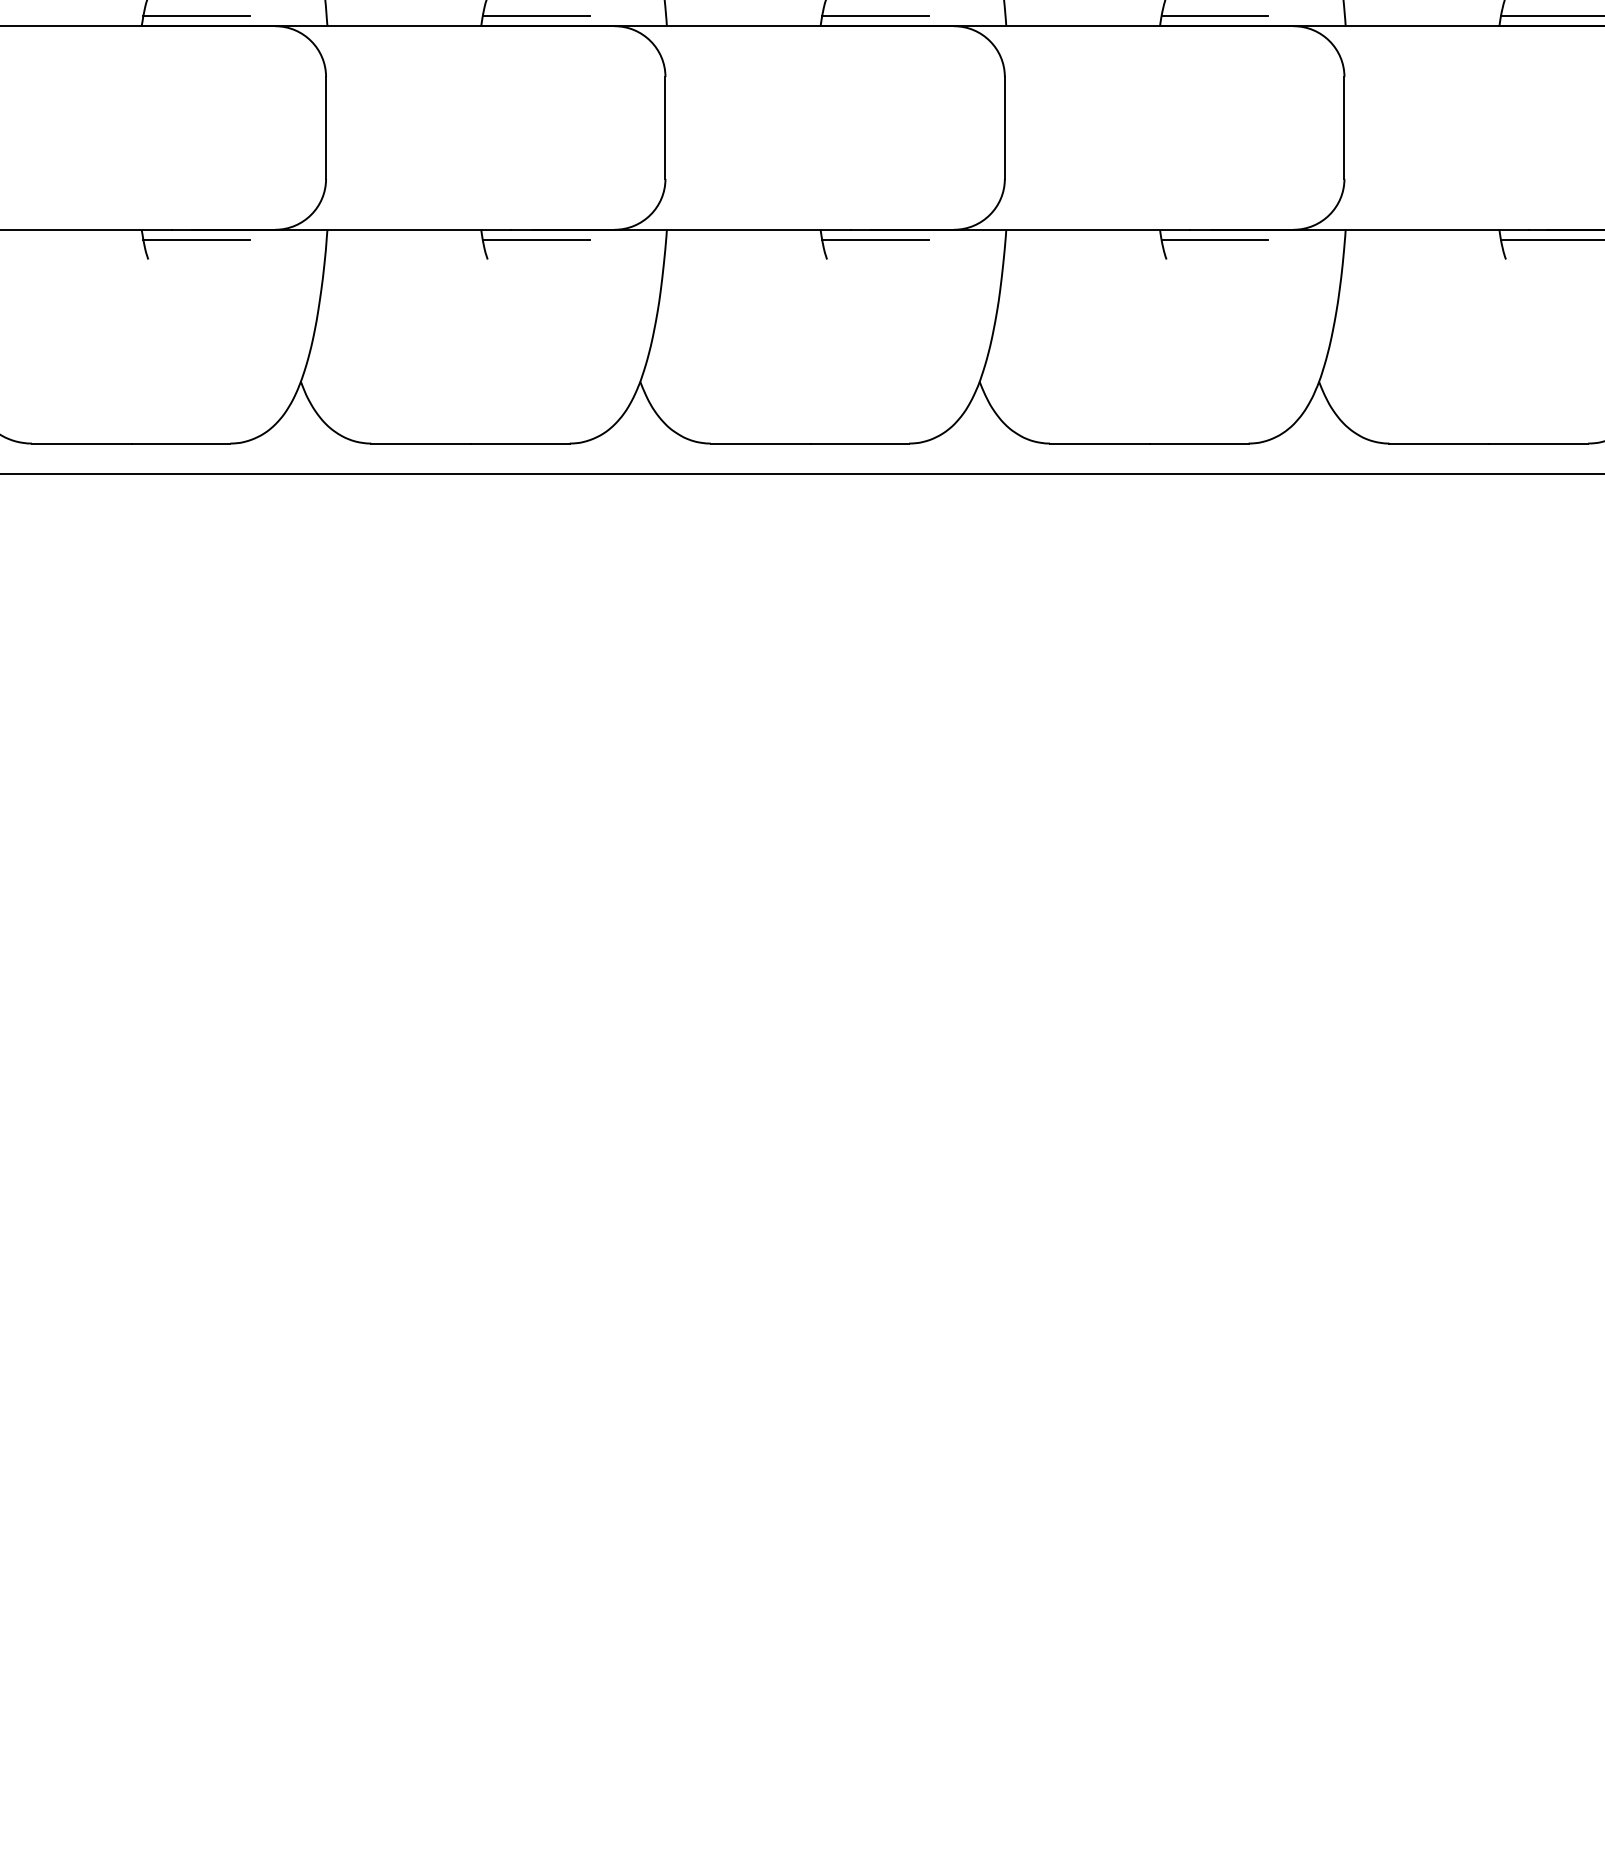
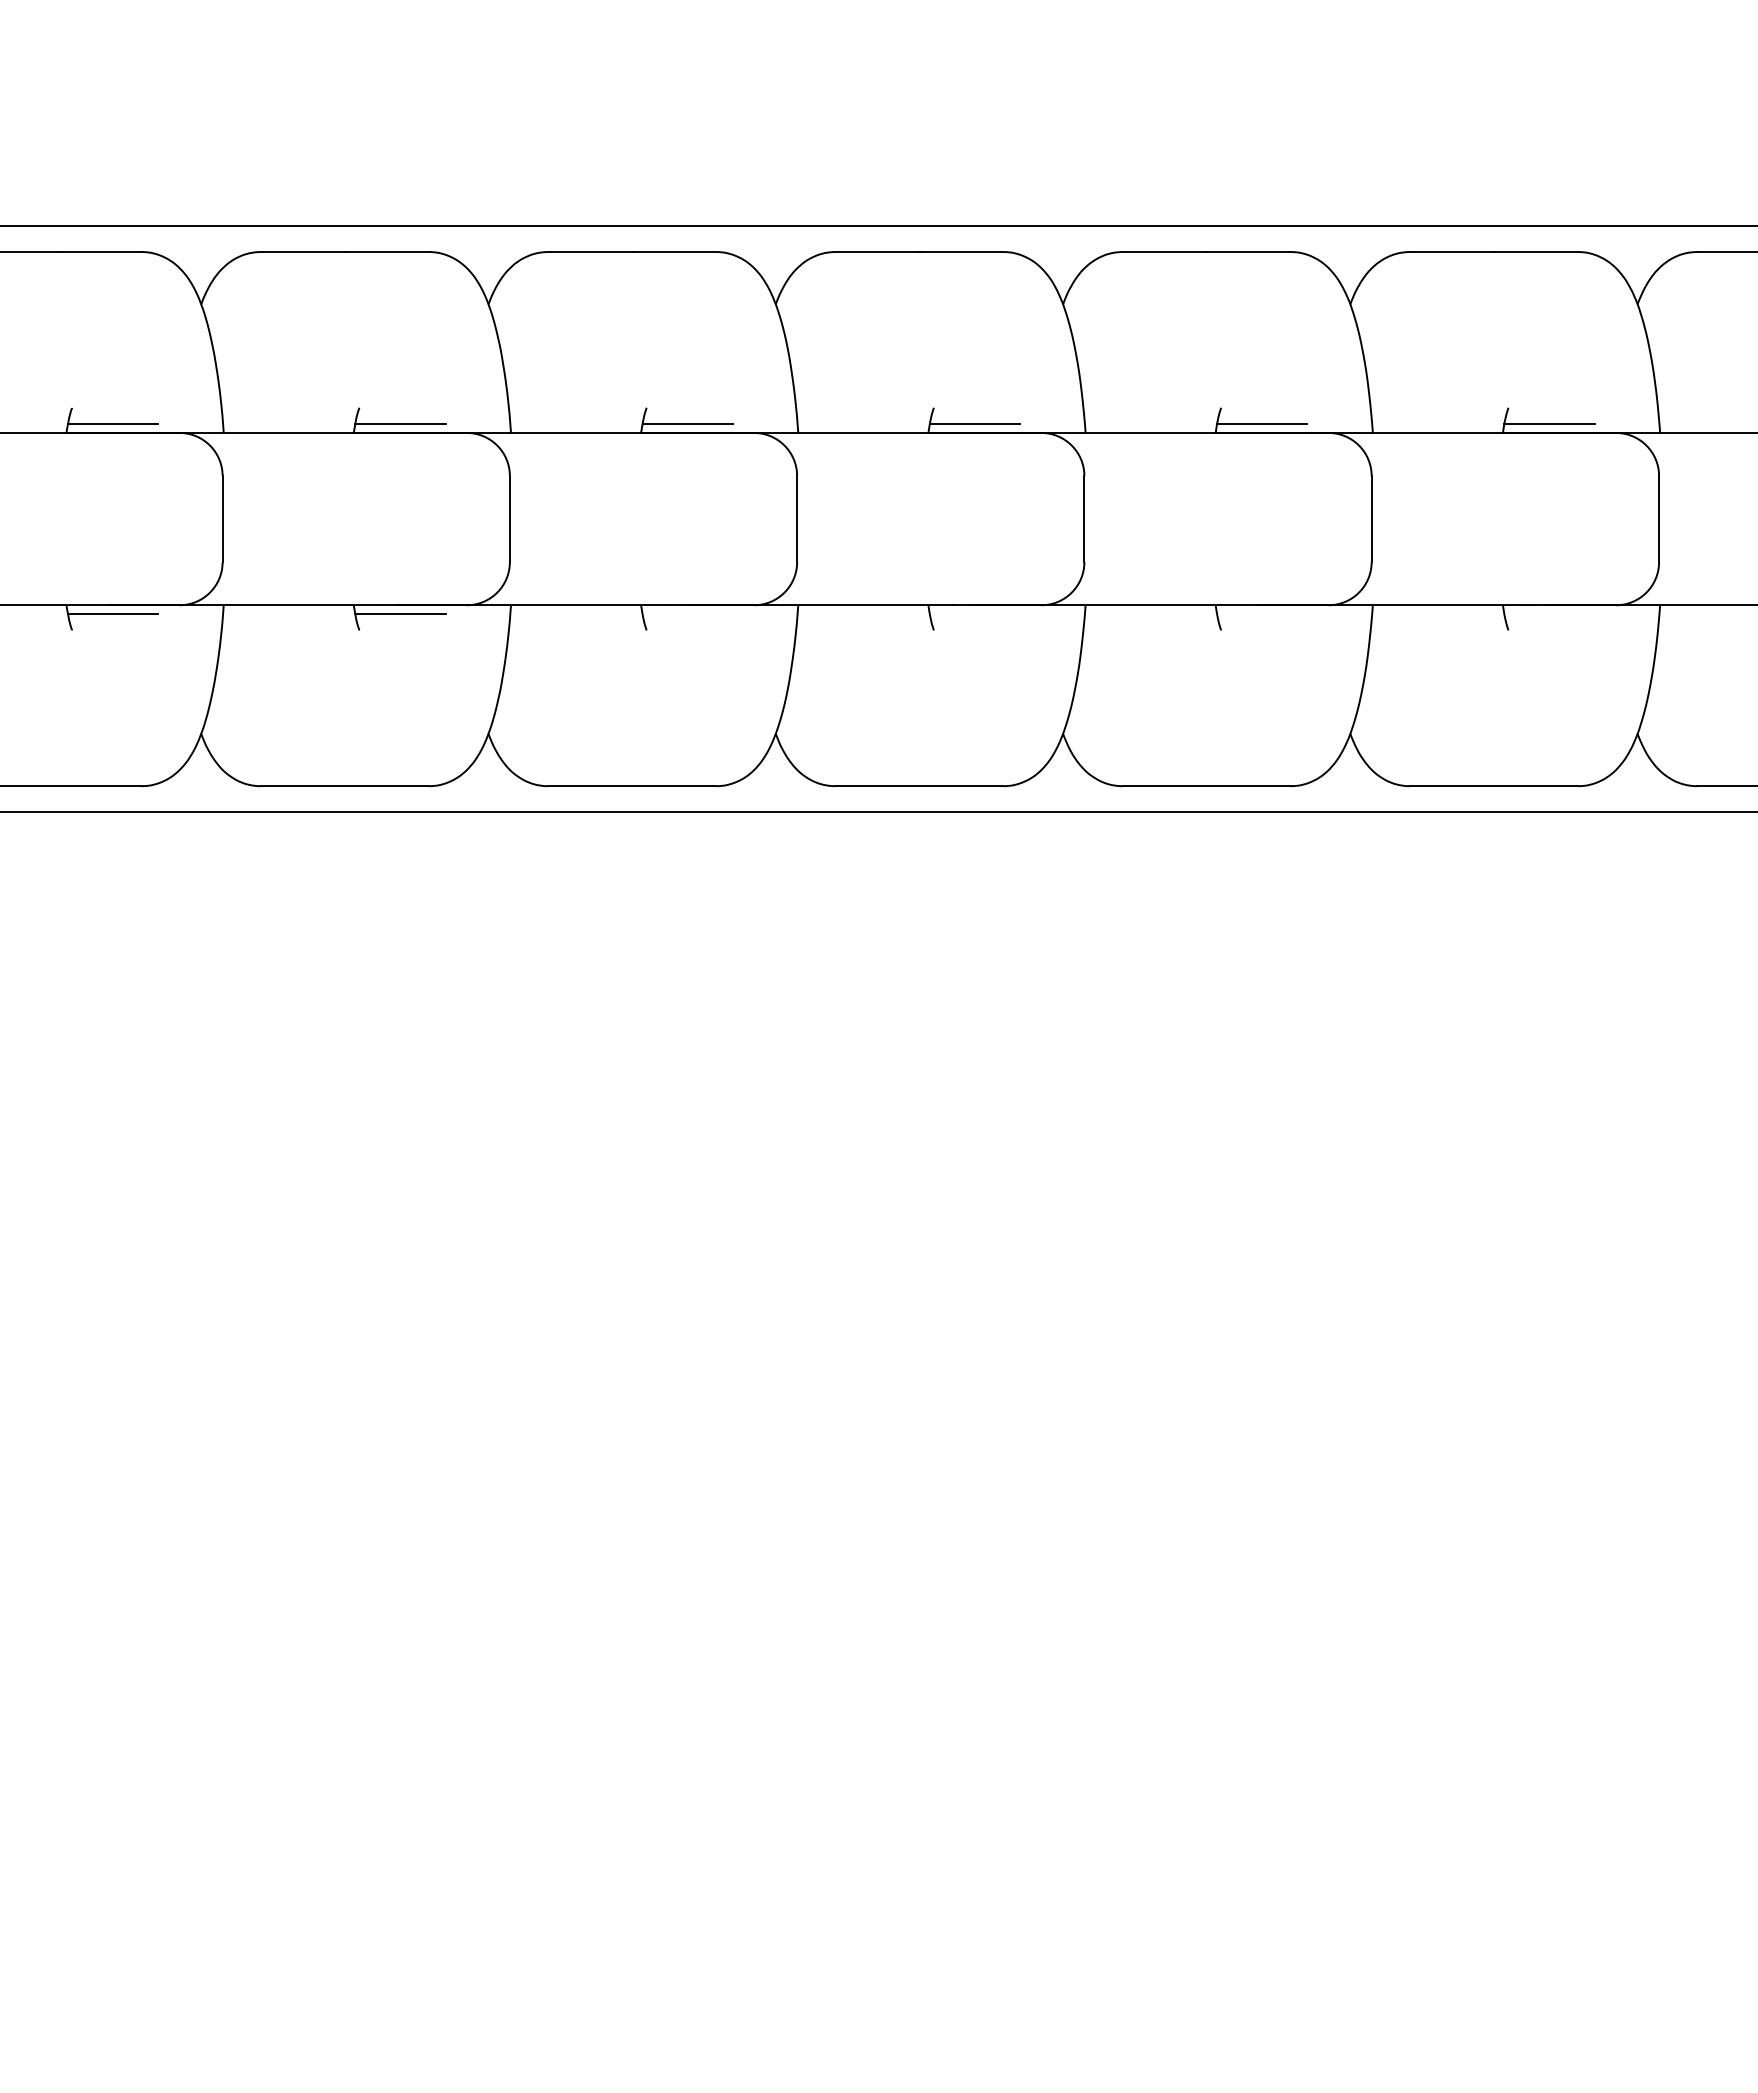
line: (196, 239) -> (687, 613), removed
line: (535, 239) -> (974, 613), removed
line: (875, 239) -> (1262, 613), removed
line: (1215, 239) -> (1549, 613), removed

